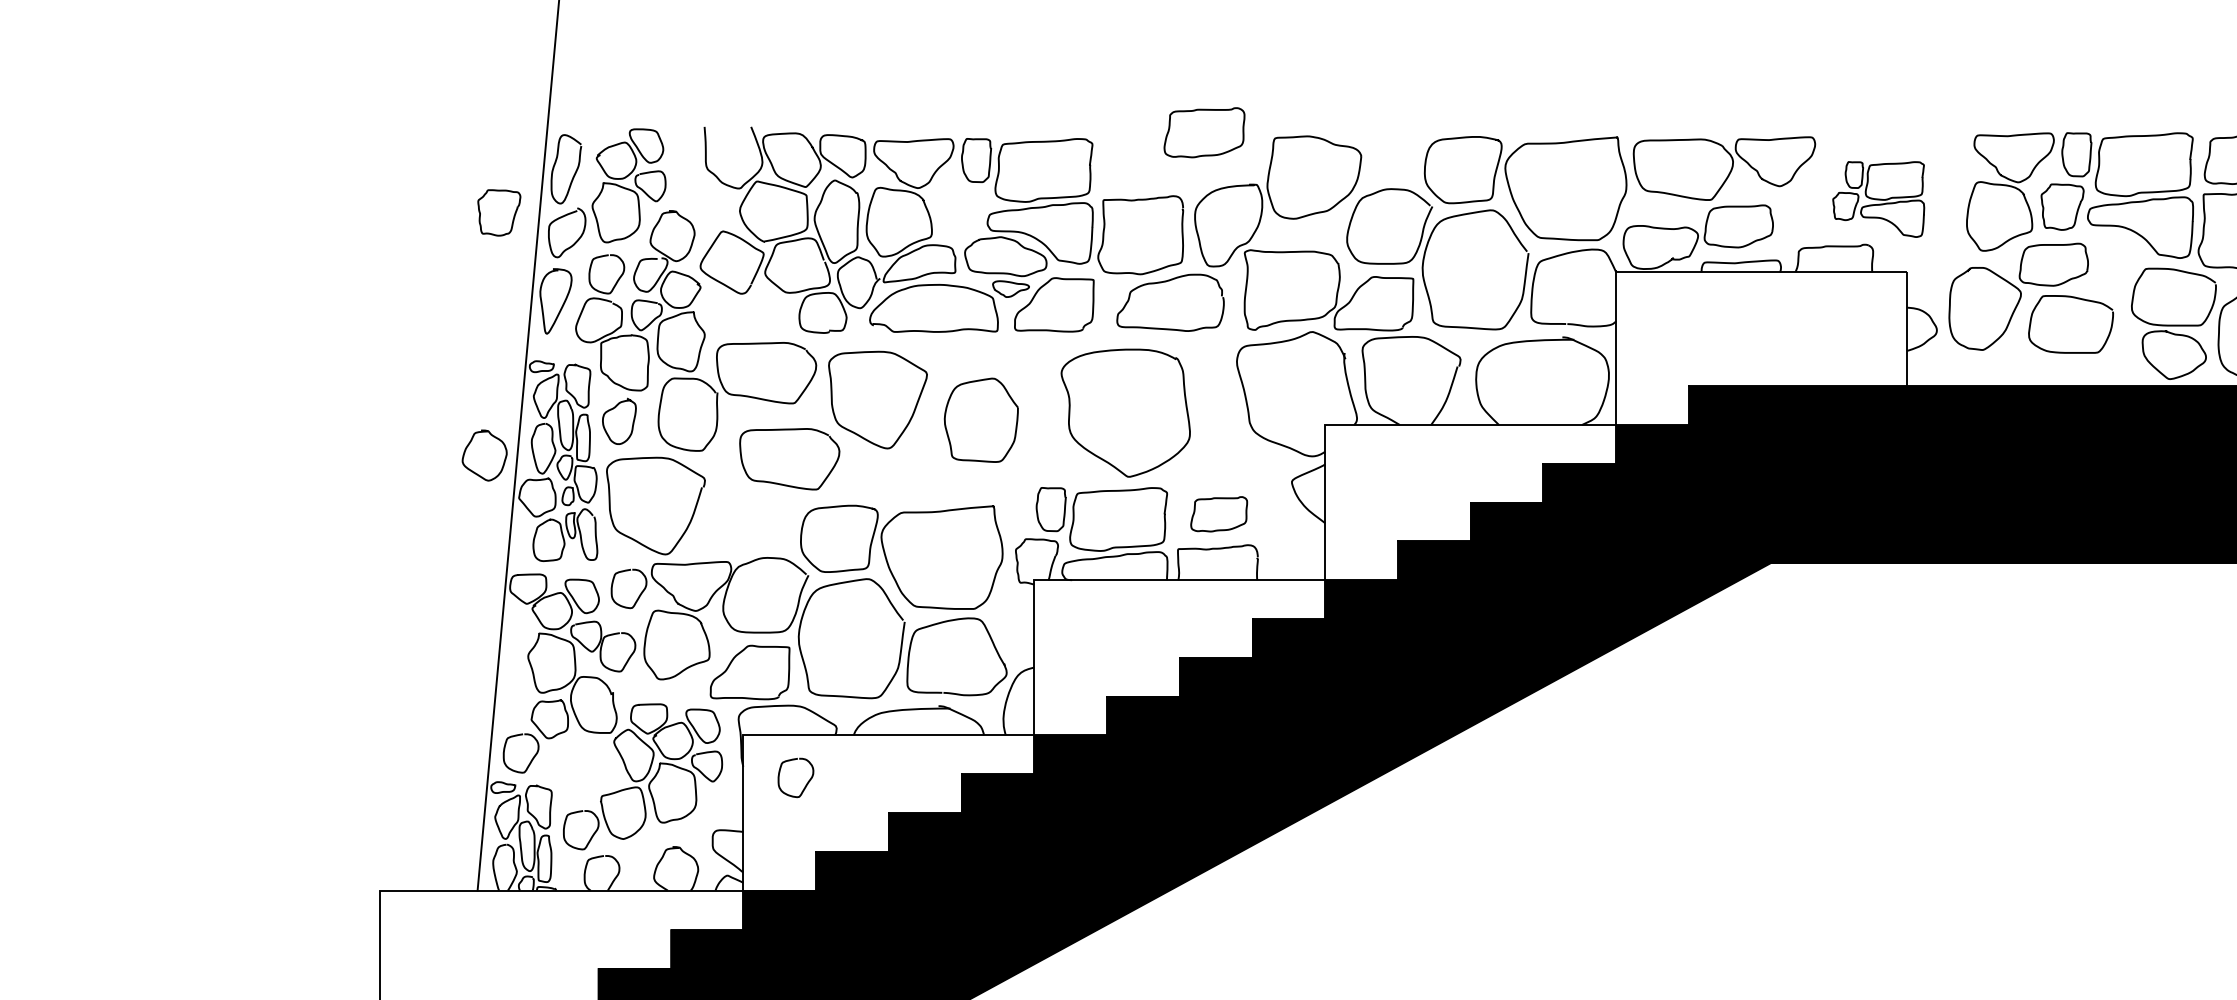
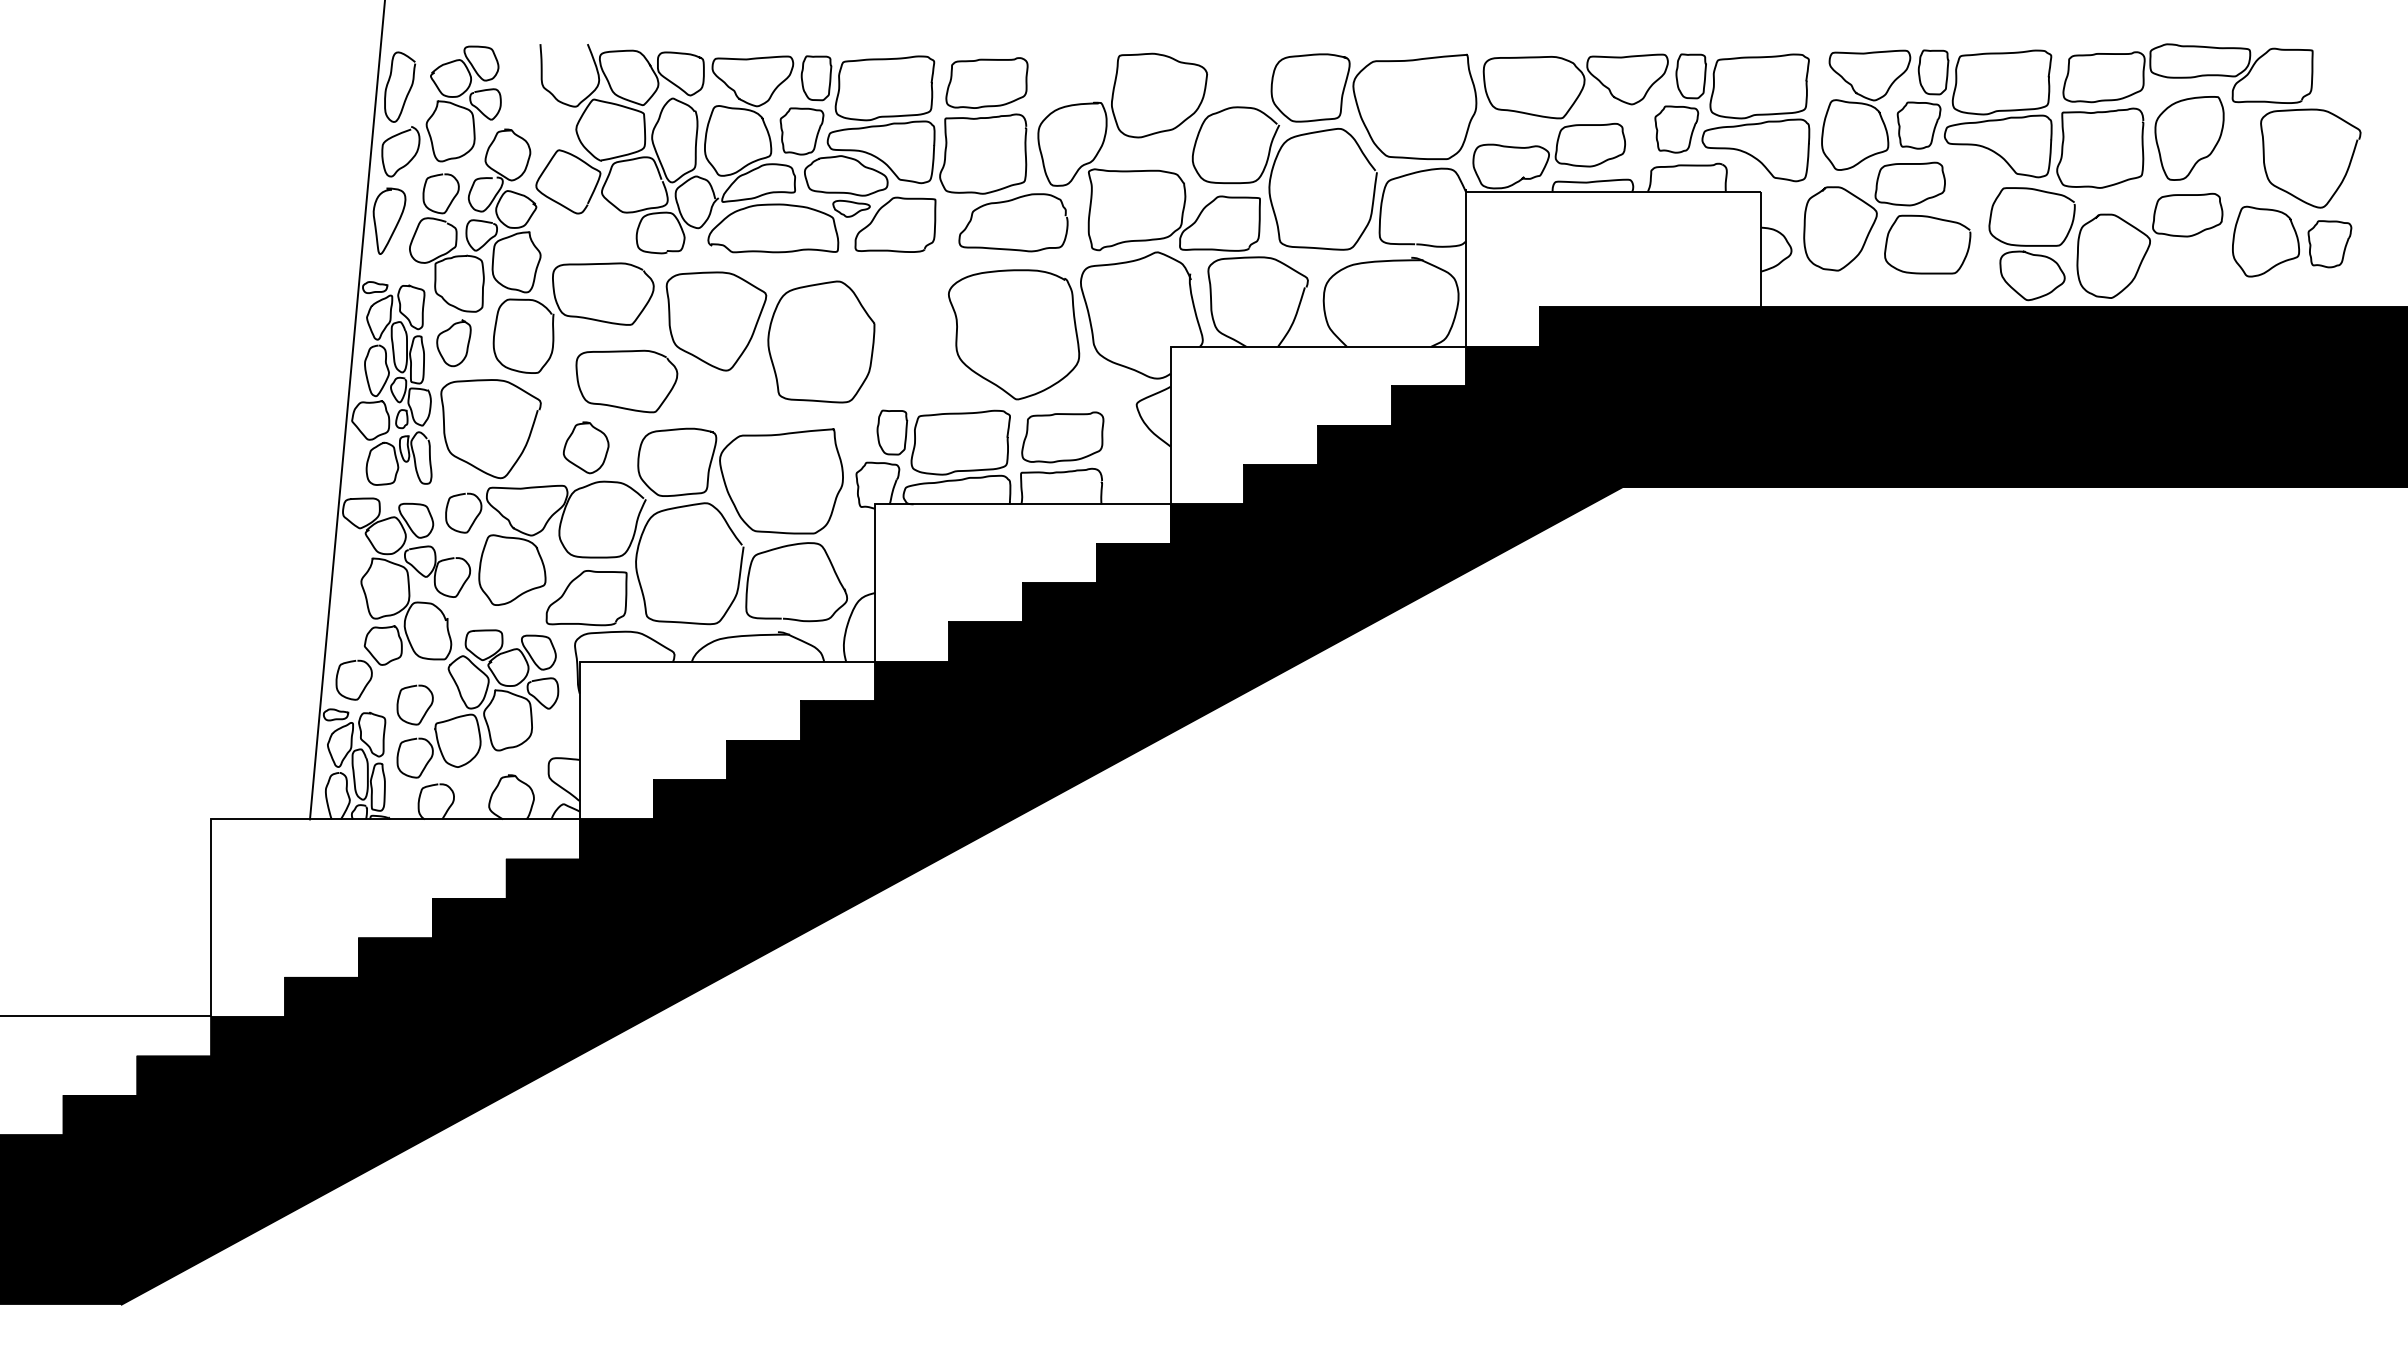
part: (1204, 132) -> (986, 82), moved
part: (1878, 199) -> (1732, 117), size x1.67
curve: (512, 218) -> (815, 137), moved
part: (981, 419) -> (821, 341), size x1.43
curve: (470, 444) -> (571, 436), moved
curve: (1097, 455) -> (985, 377), moved
part: (1218, 514) -> (1062, 437), size x1.43
curve: (807, 782) -> (426, 709), moved

